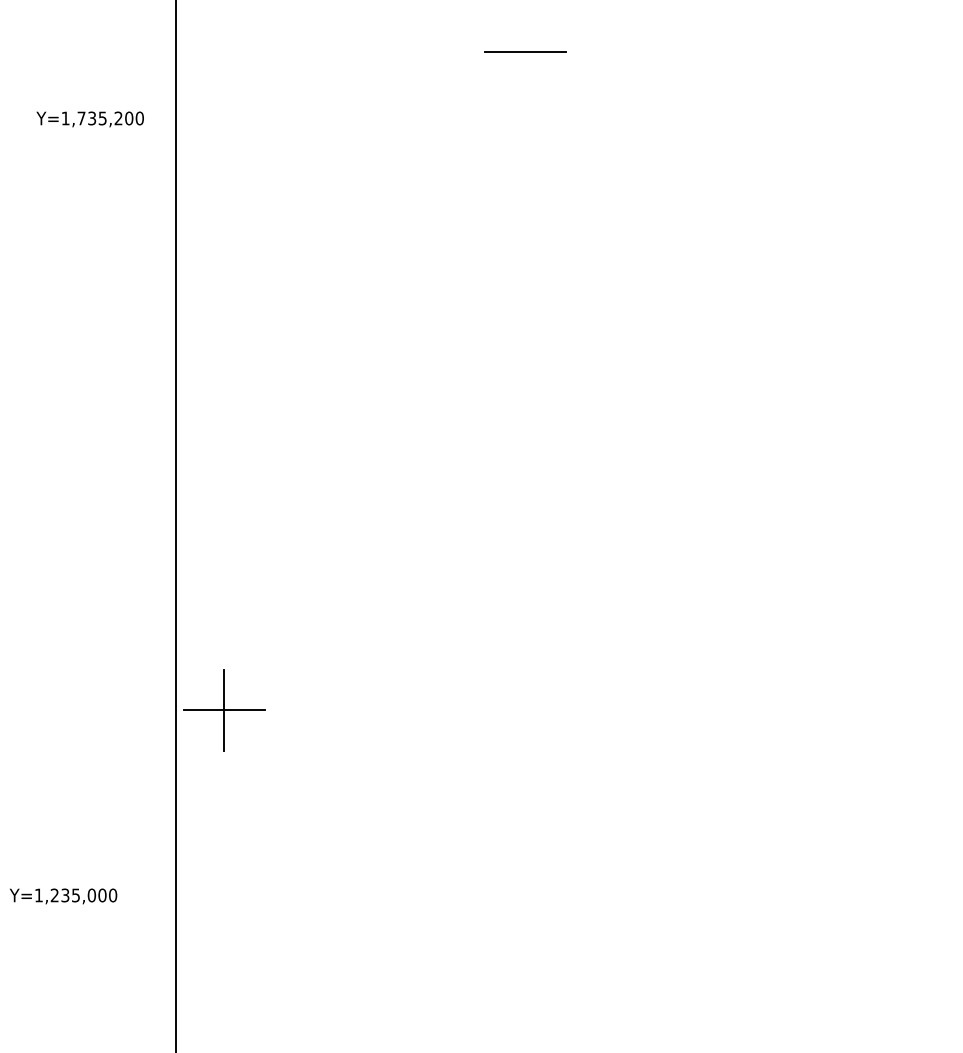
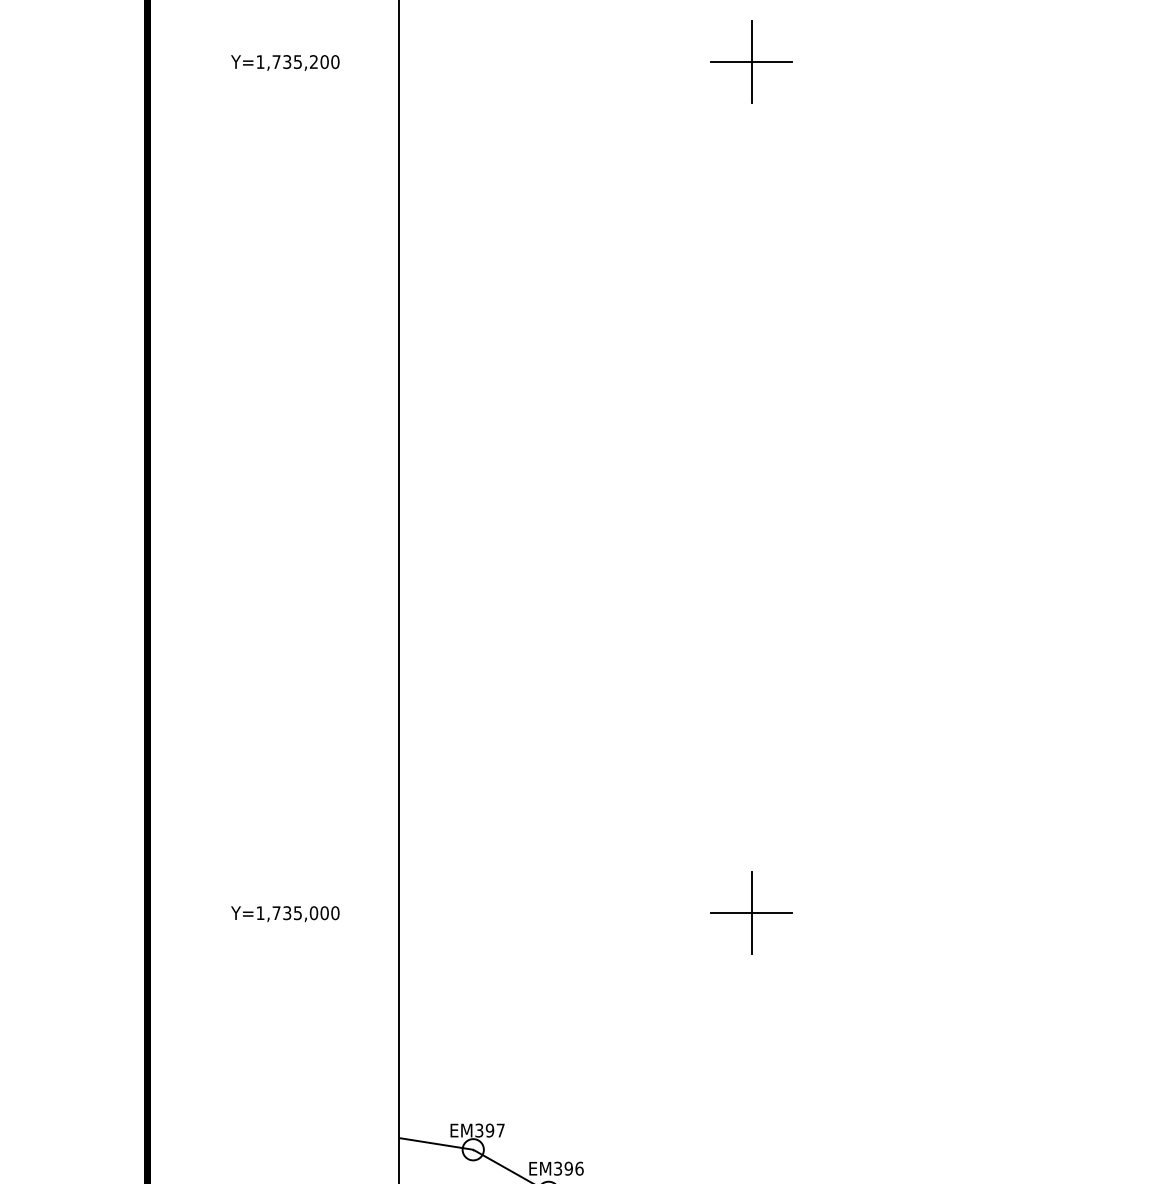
line: (525, 51) -> (751, 61), added
text: (90, 118) -> (285, 62), moved
part: (224, 709) -> (751, 912), moved
text: (54, 894) -> (276, 912), Y=1,235,000 -> Y=1,735,000

